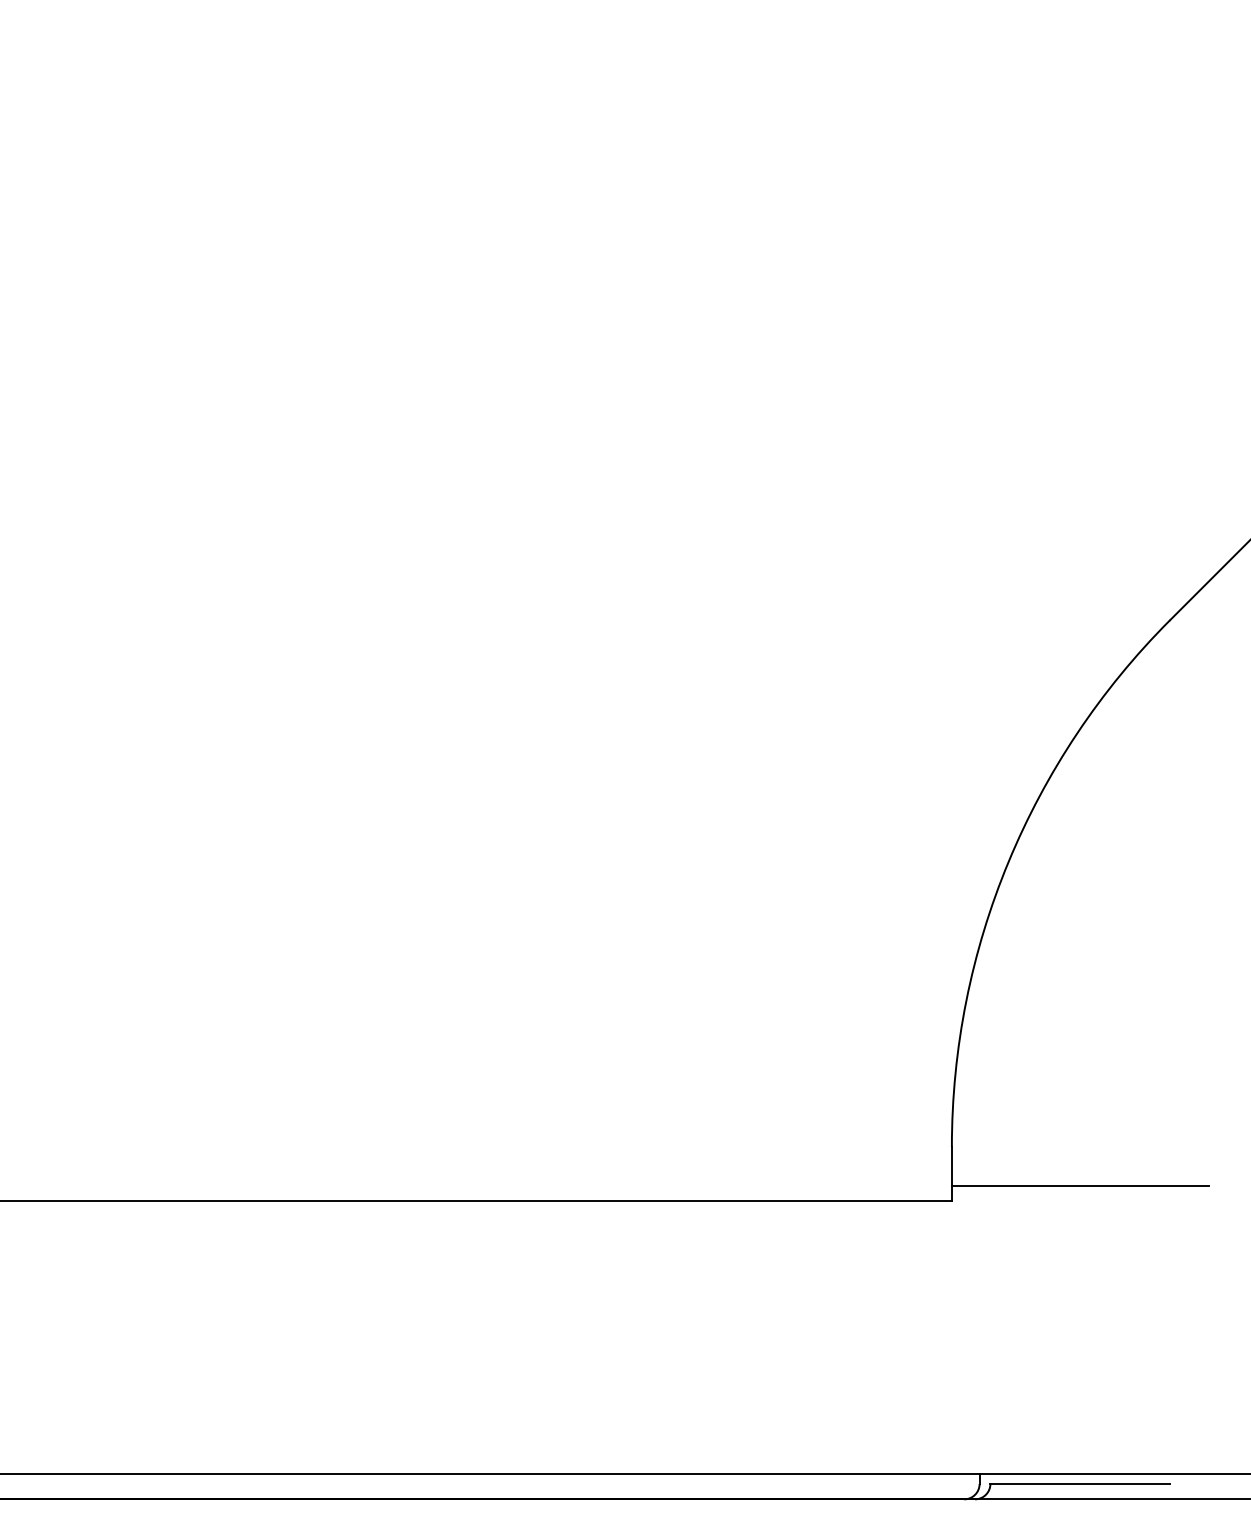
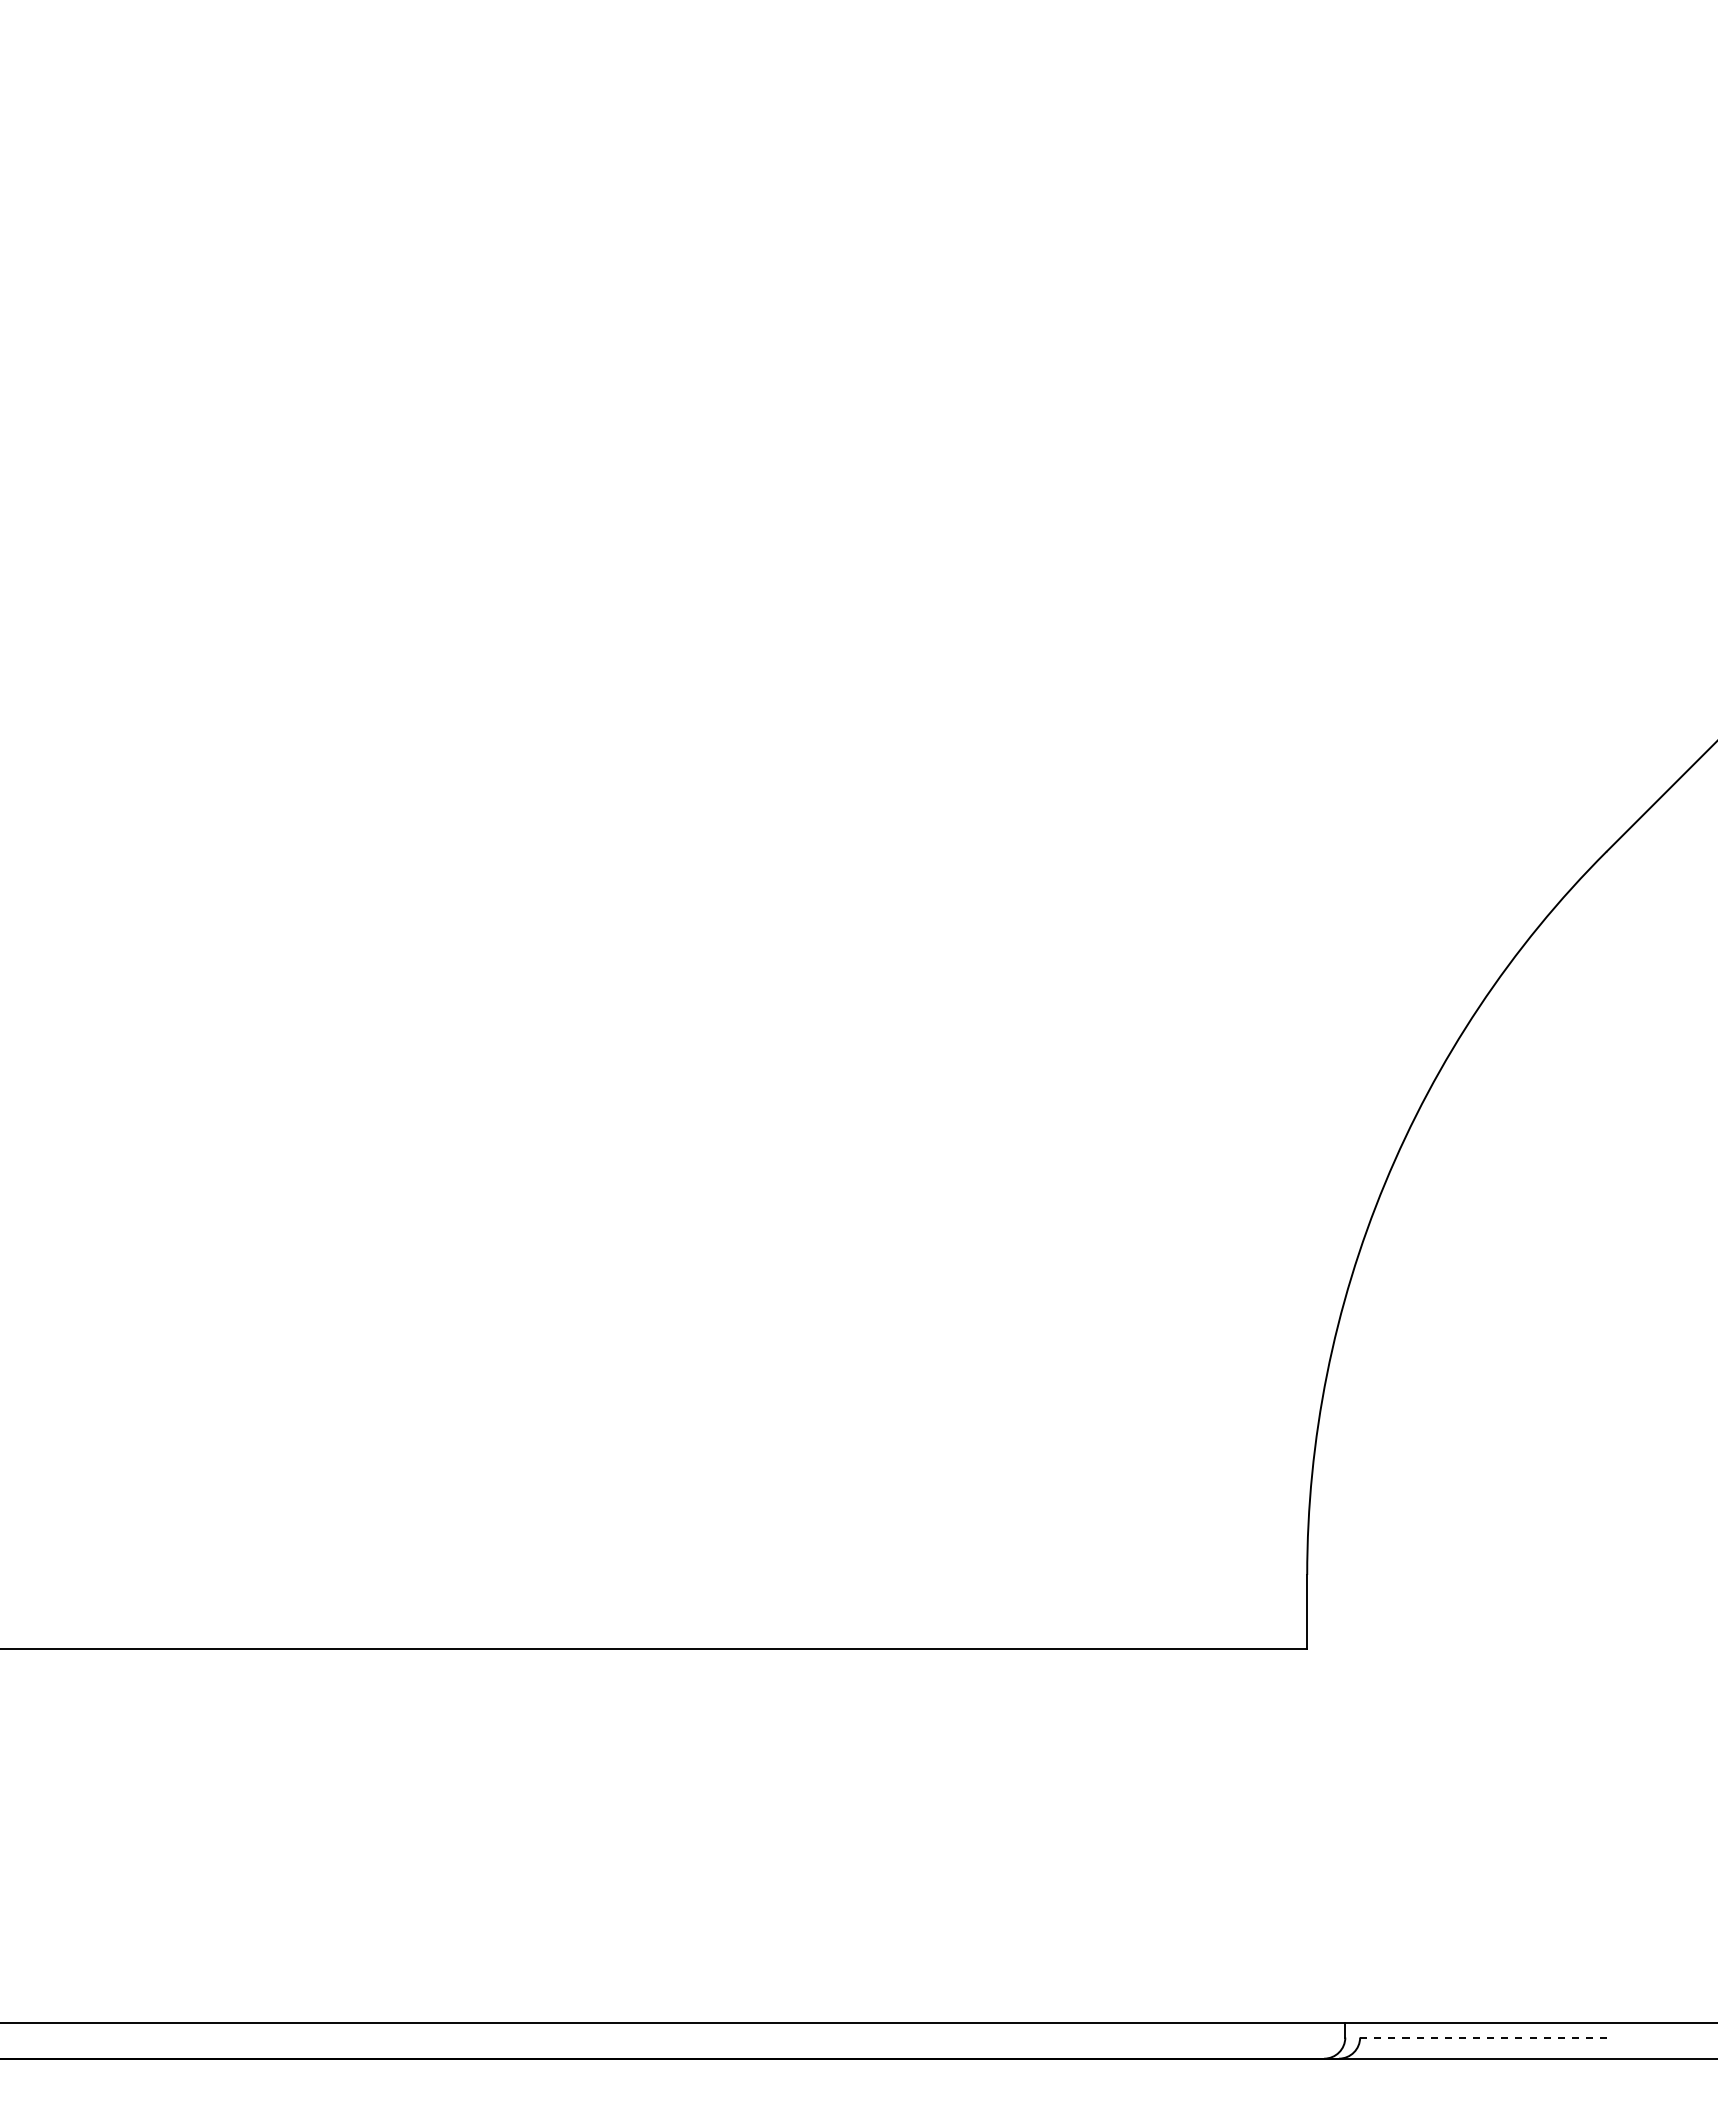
line: (1080, 1186) -> (1483, 1628), removed
line: (1080, 1483) -> (1483, 2037), solid -> dashed

